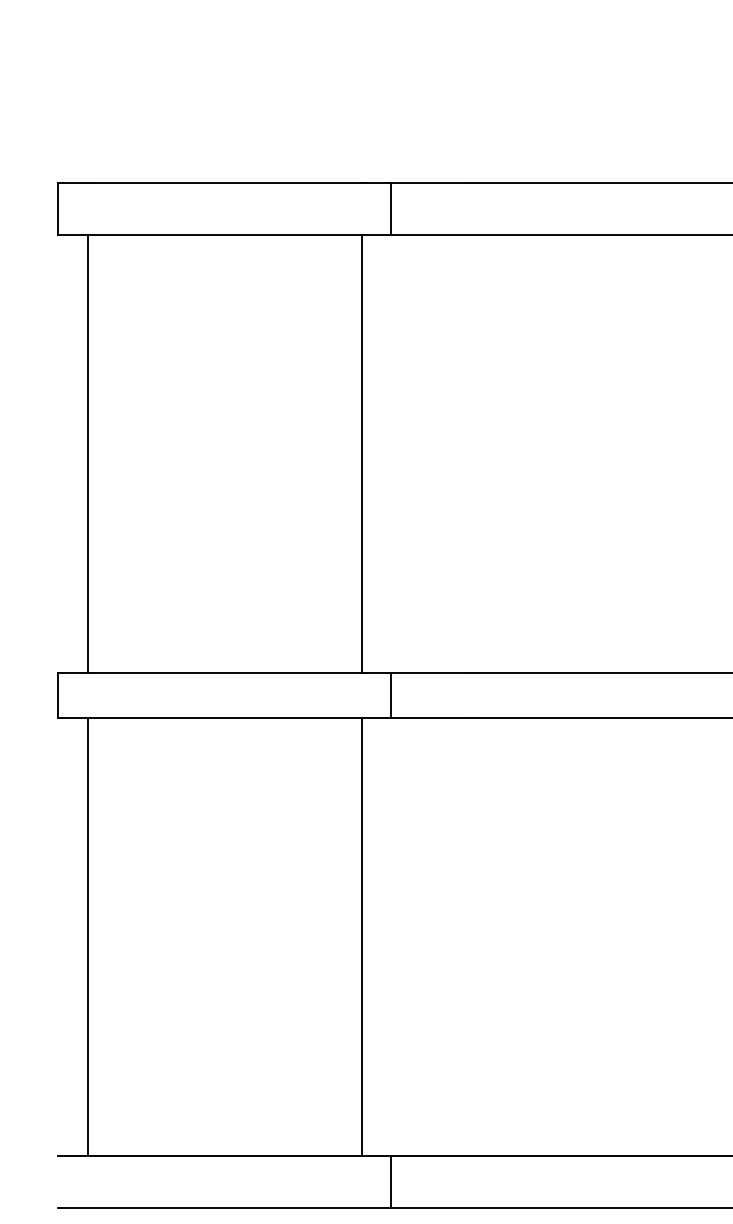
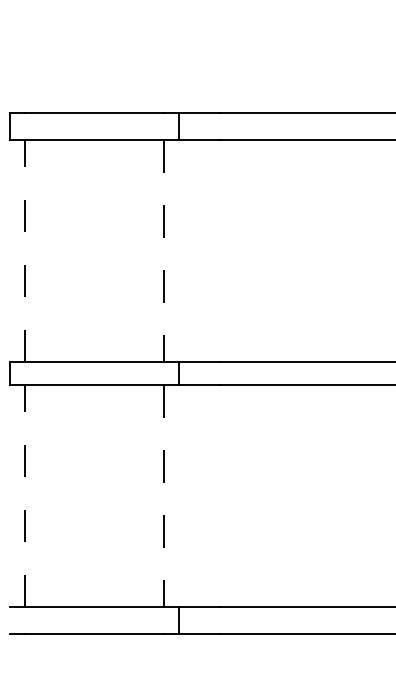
line: (86, 452) -> (24, 250), solid -> dashed
line: (362, 454) -> (164, 251), solid -> dashed
line: (86, 935) -> (24, 495), solid -> dashed
line: (362, 937) -> (164, 496), solid -> dashed

